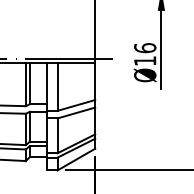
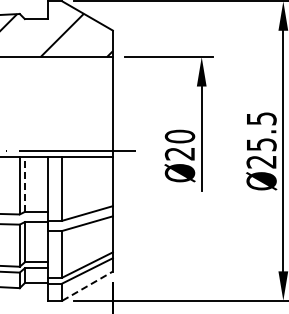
text: (144, 54) -> (179, 144), Ø16 -> Ø20
line: (29, 83) -> (24, 184), solid -> dashed
line: (77, 159) -> (88, 285), solid -> dashed

